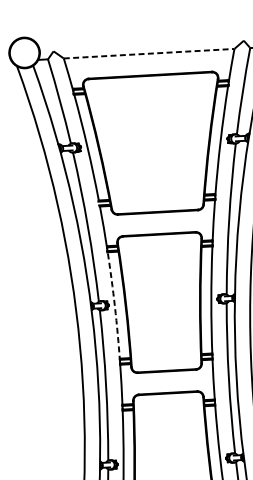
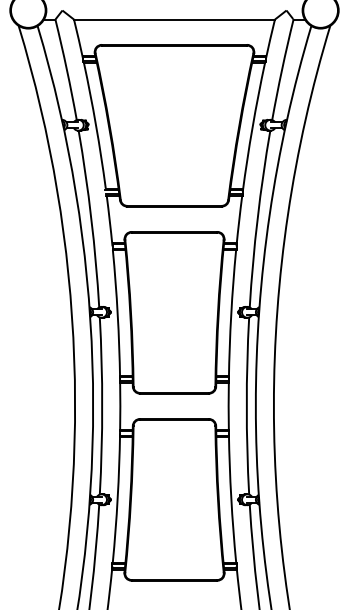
line: (149, 53) -> (175, 19), dashed -> solid
arc: (114, 306) -> (117, 314), dashed -> solid

